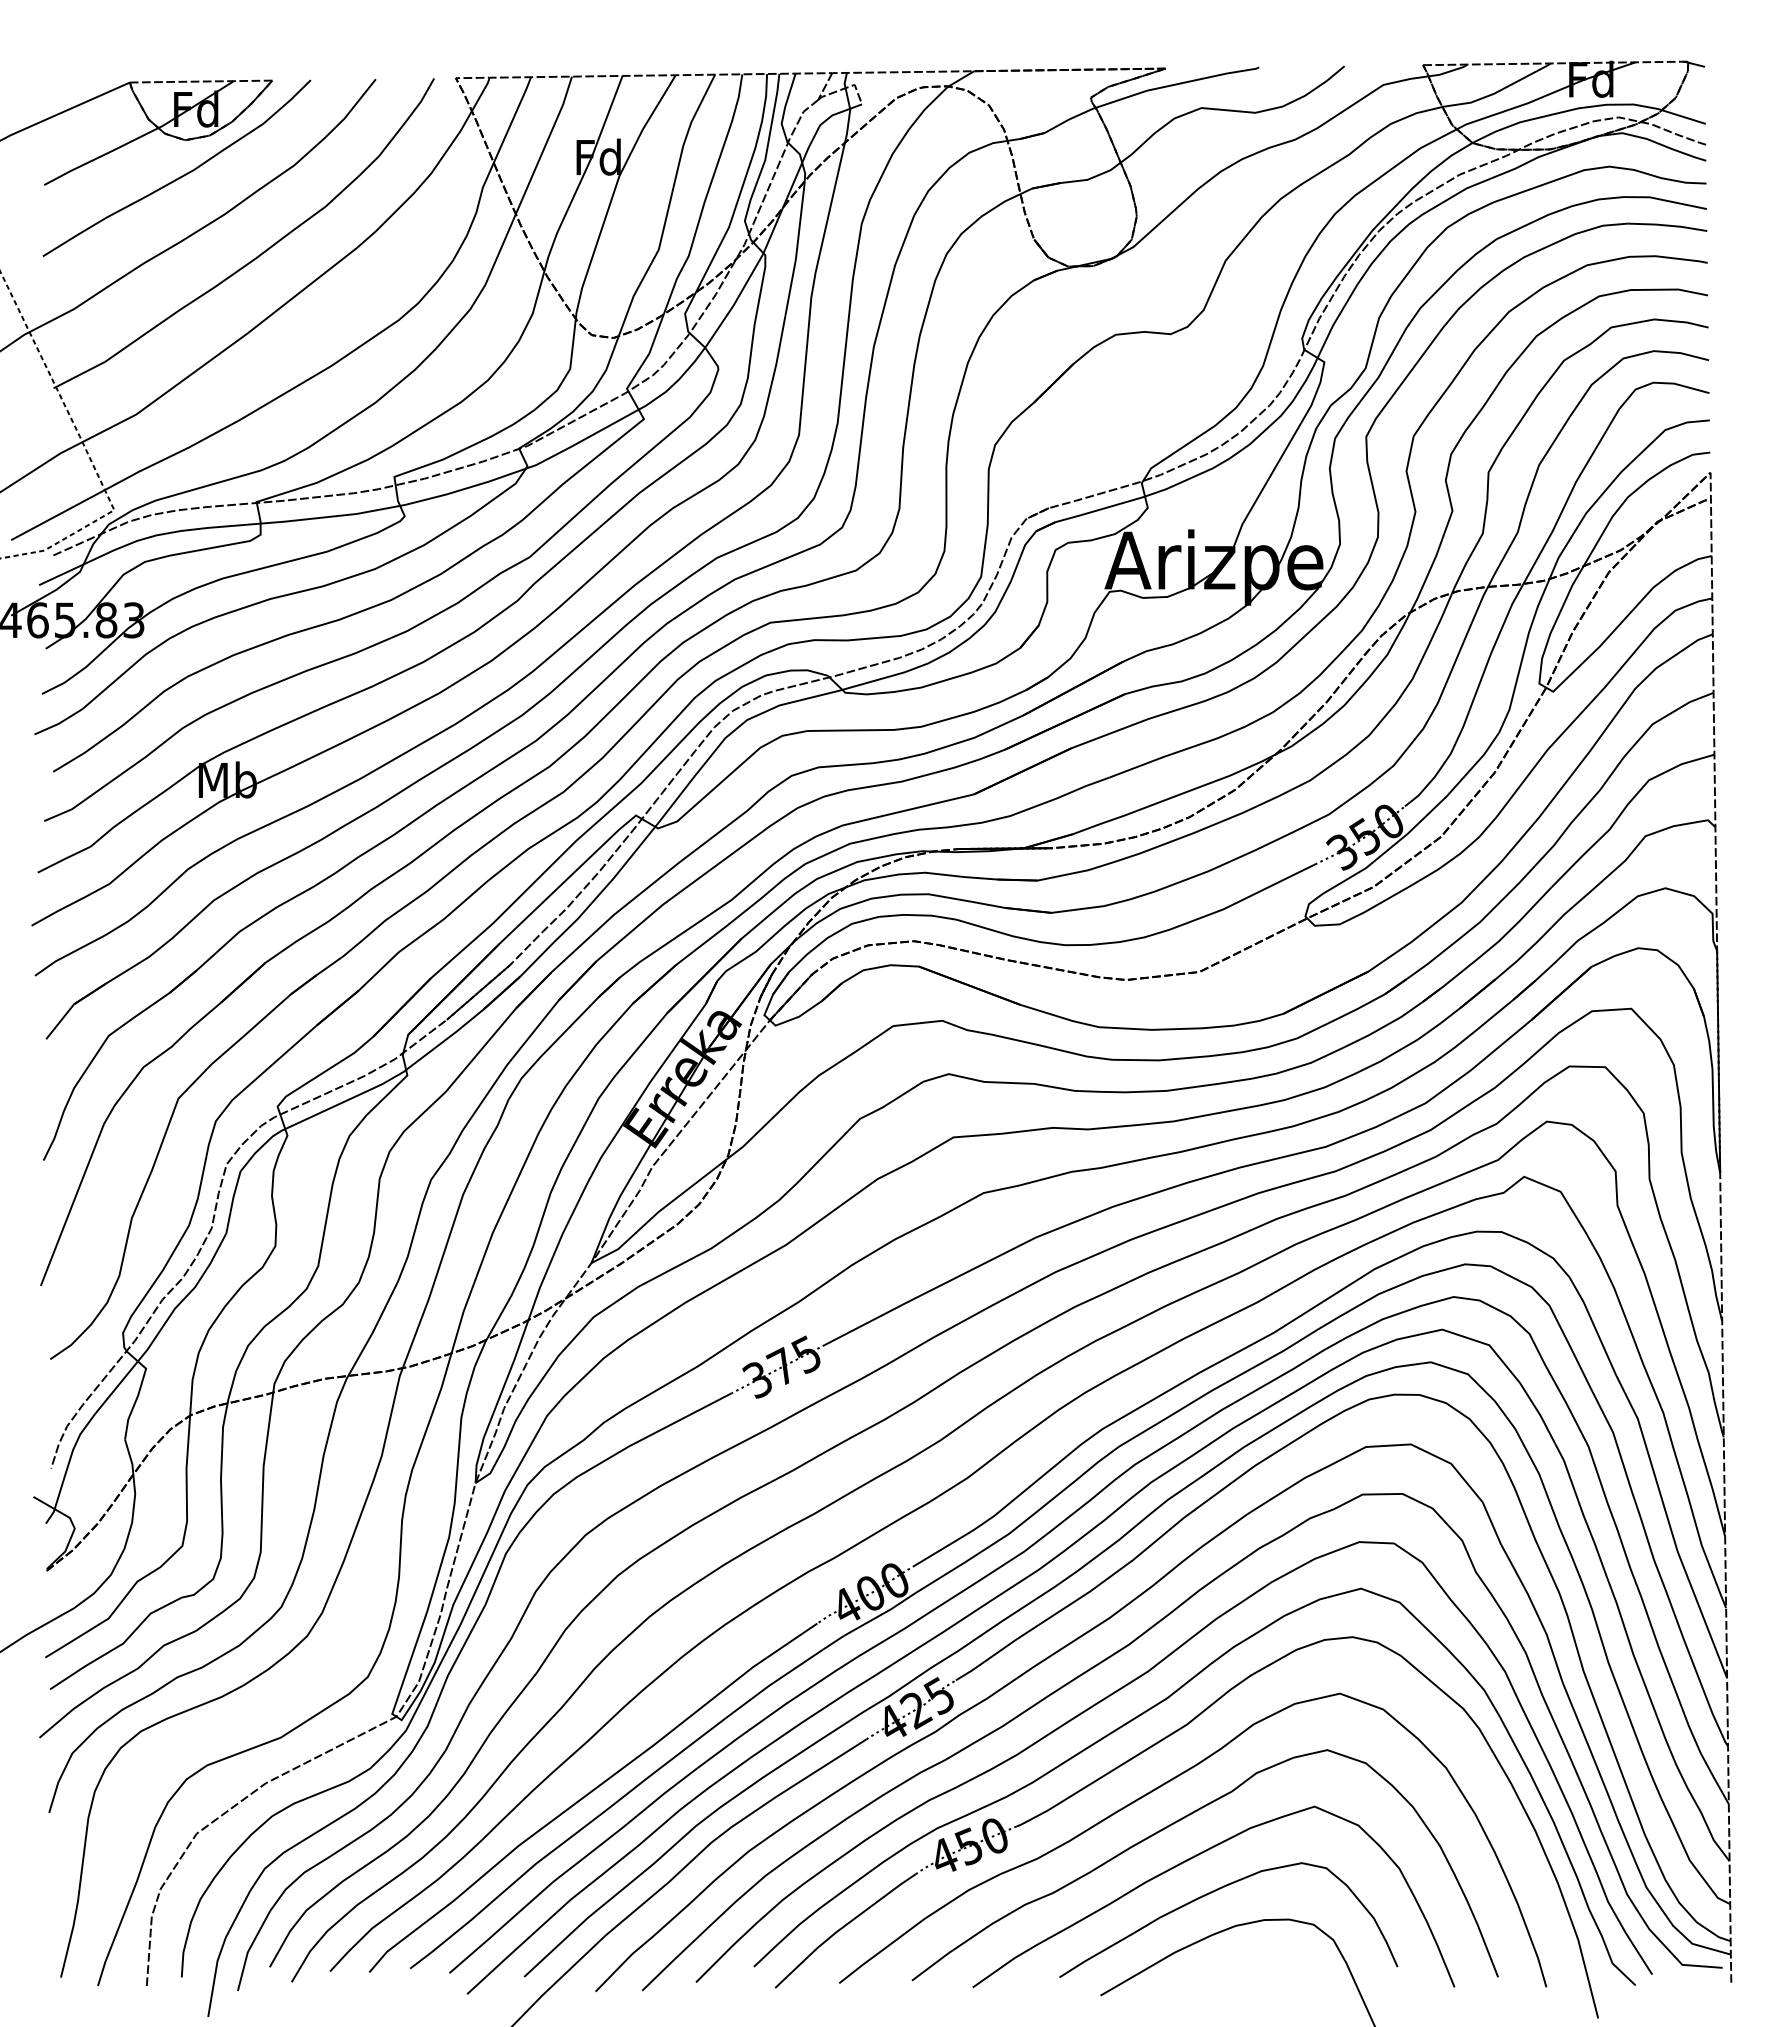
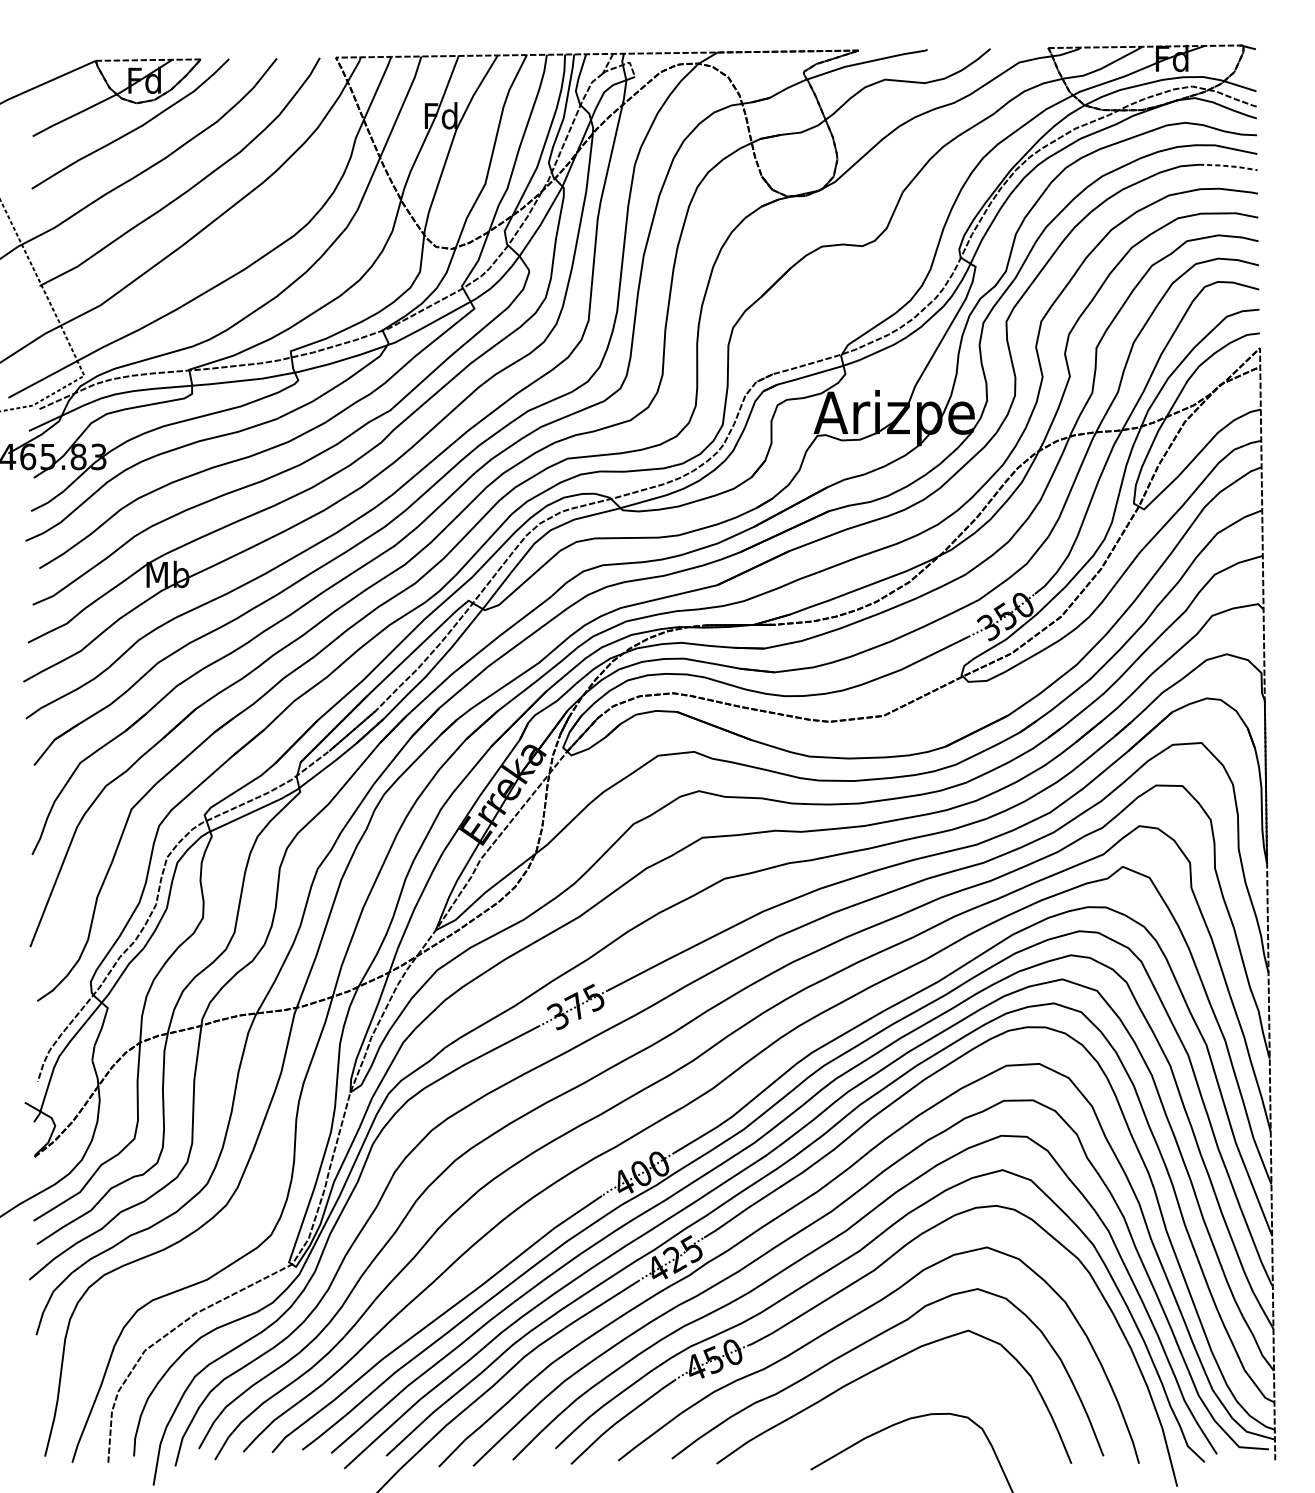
line: (1668, 225) -> (1229, 166), solid -> dashed
curve: (1218, 1890) -> (897, 1392), removed

